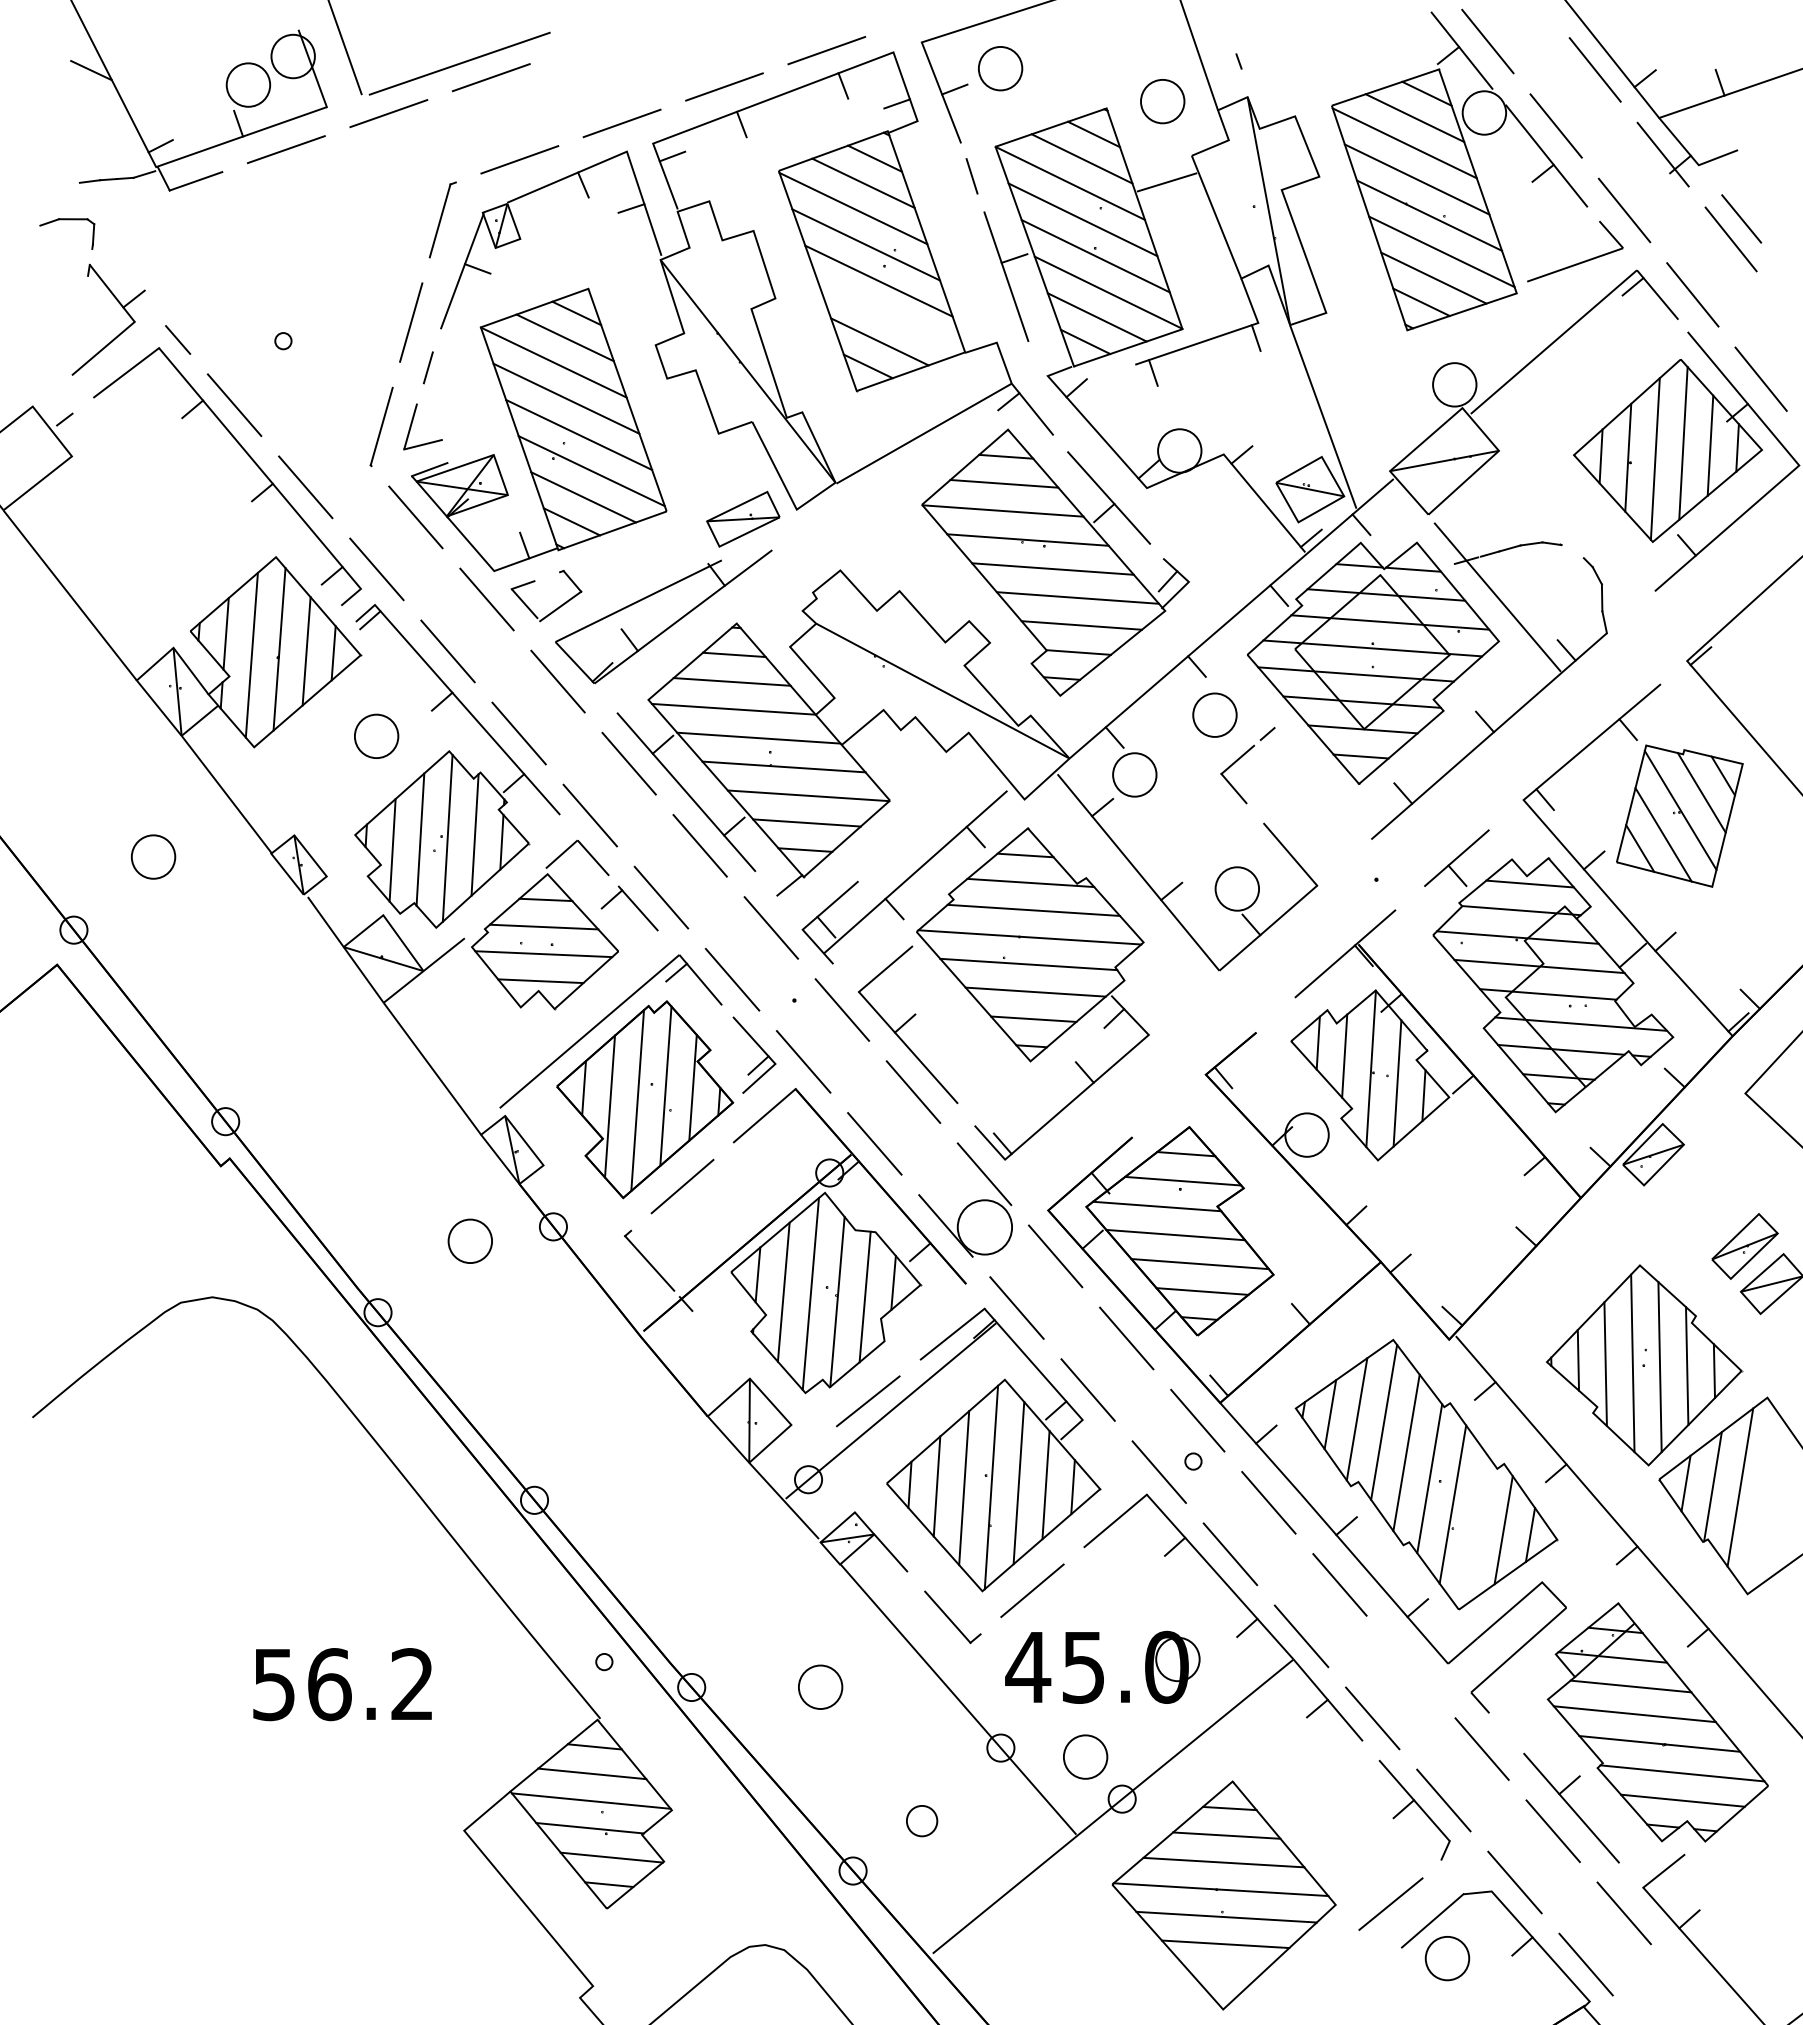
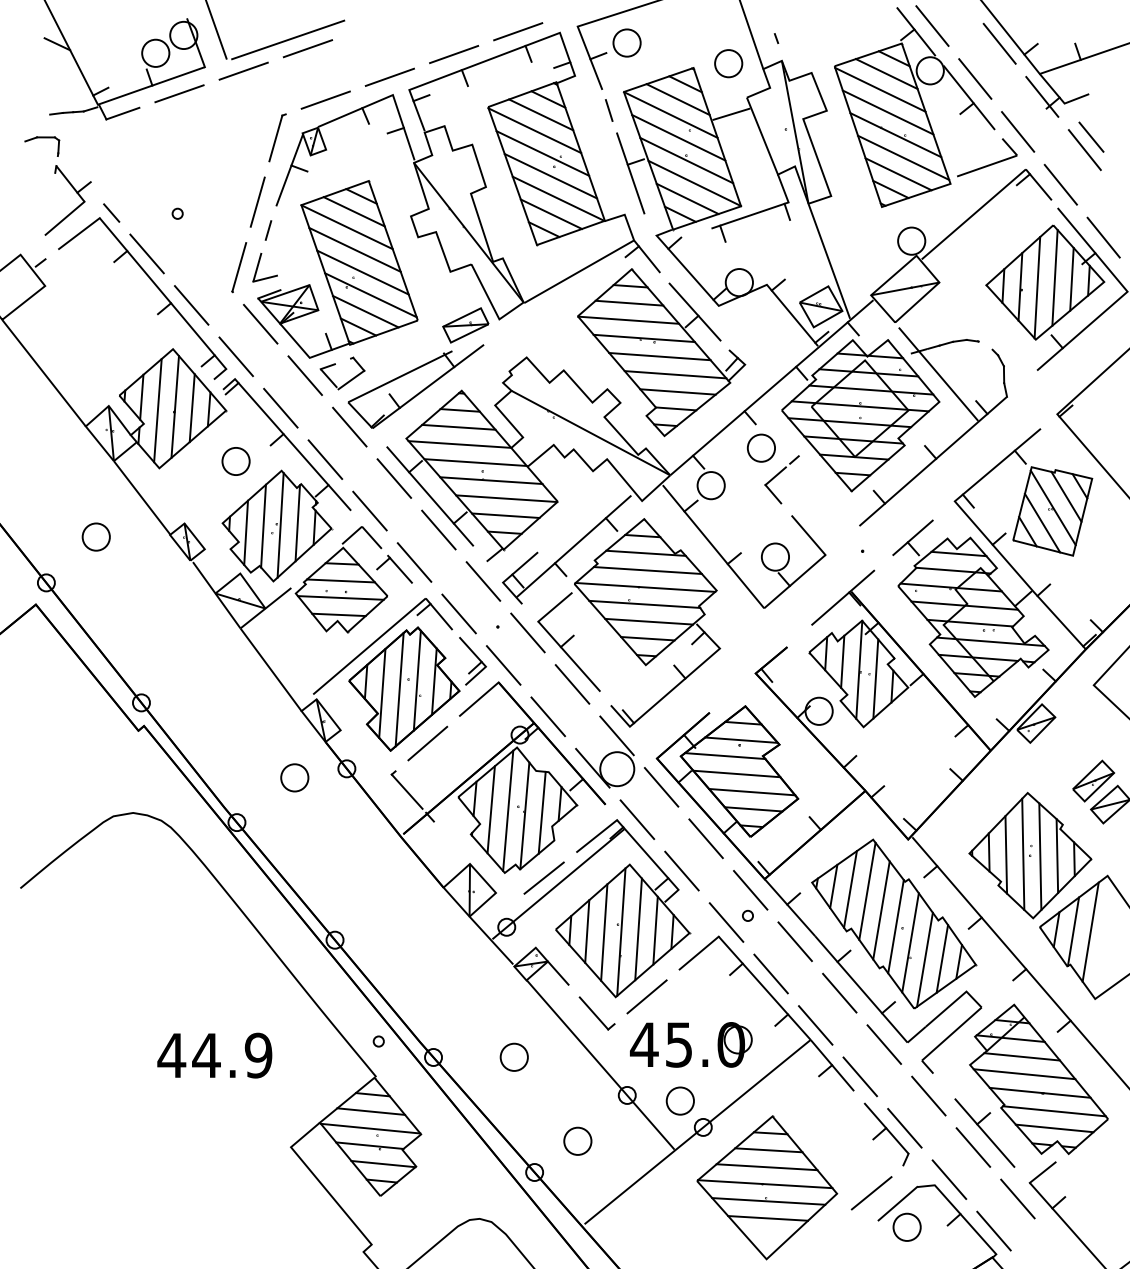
line: (891, 316) -> (558, 198), added
line: (1475, 1531) -> (924, 959), added
line: (1409, 1666) -> (883, 1044), added
text: (342, 1684) -> (214, 1055), 56.2 -> 44.9
part: (921, 1819) -> (577, 1140), size x1.43

